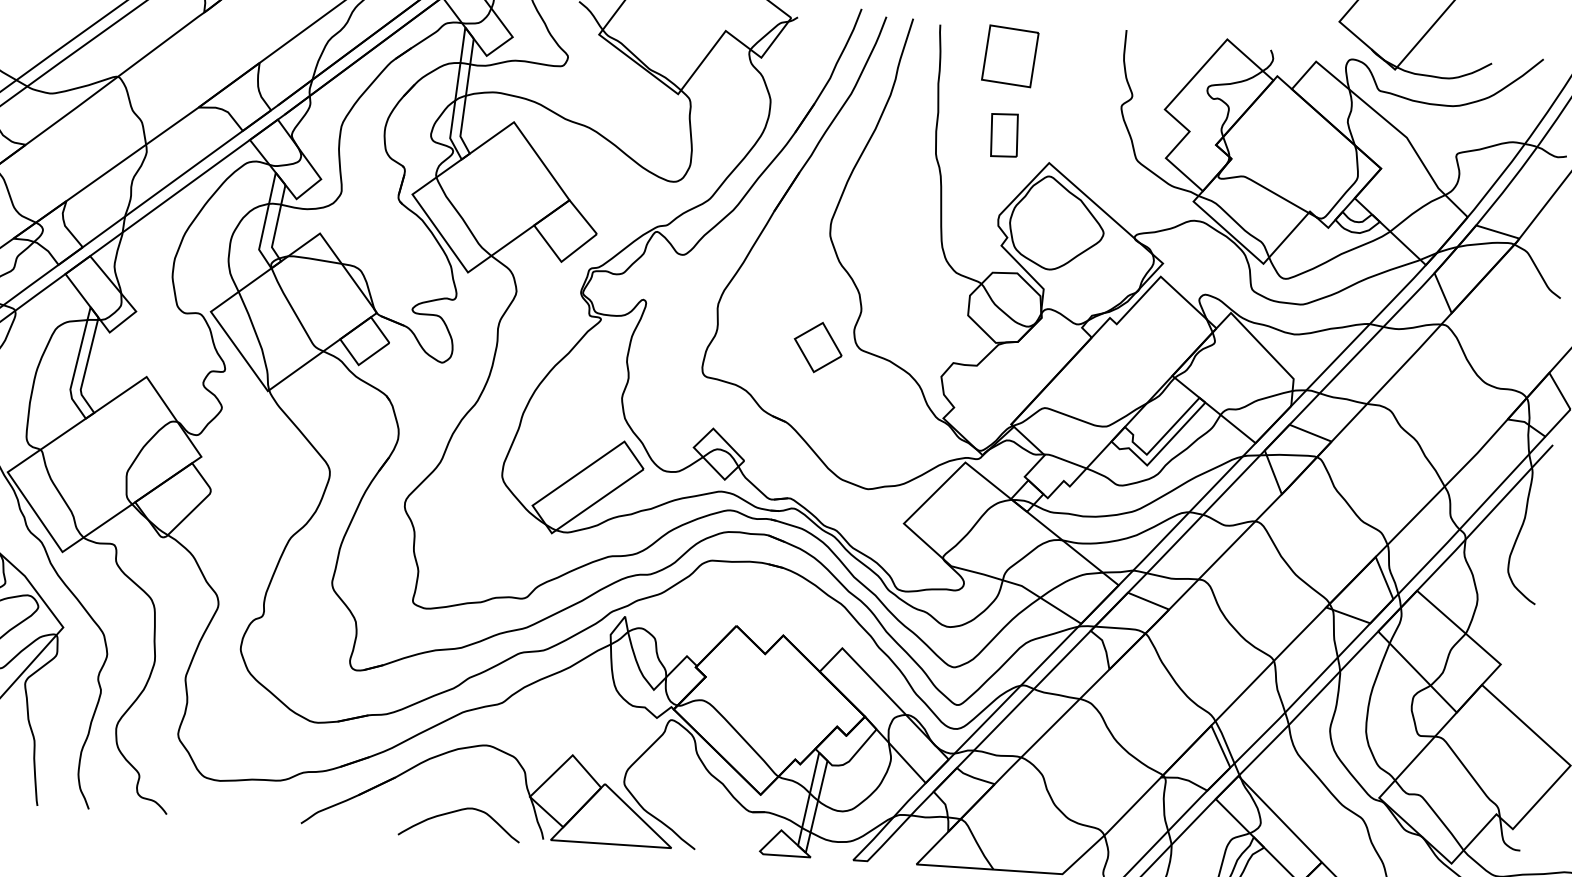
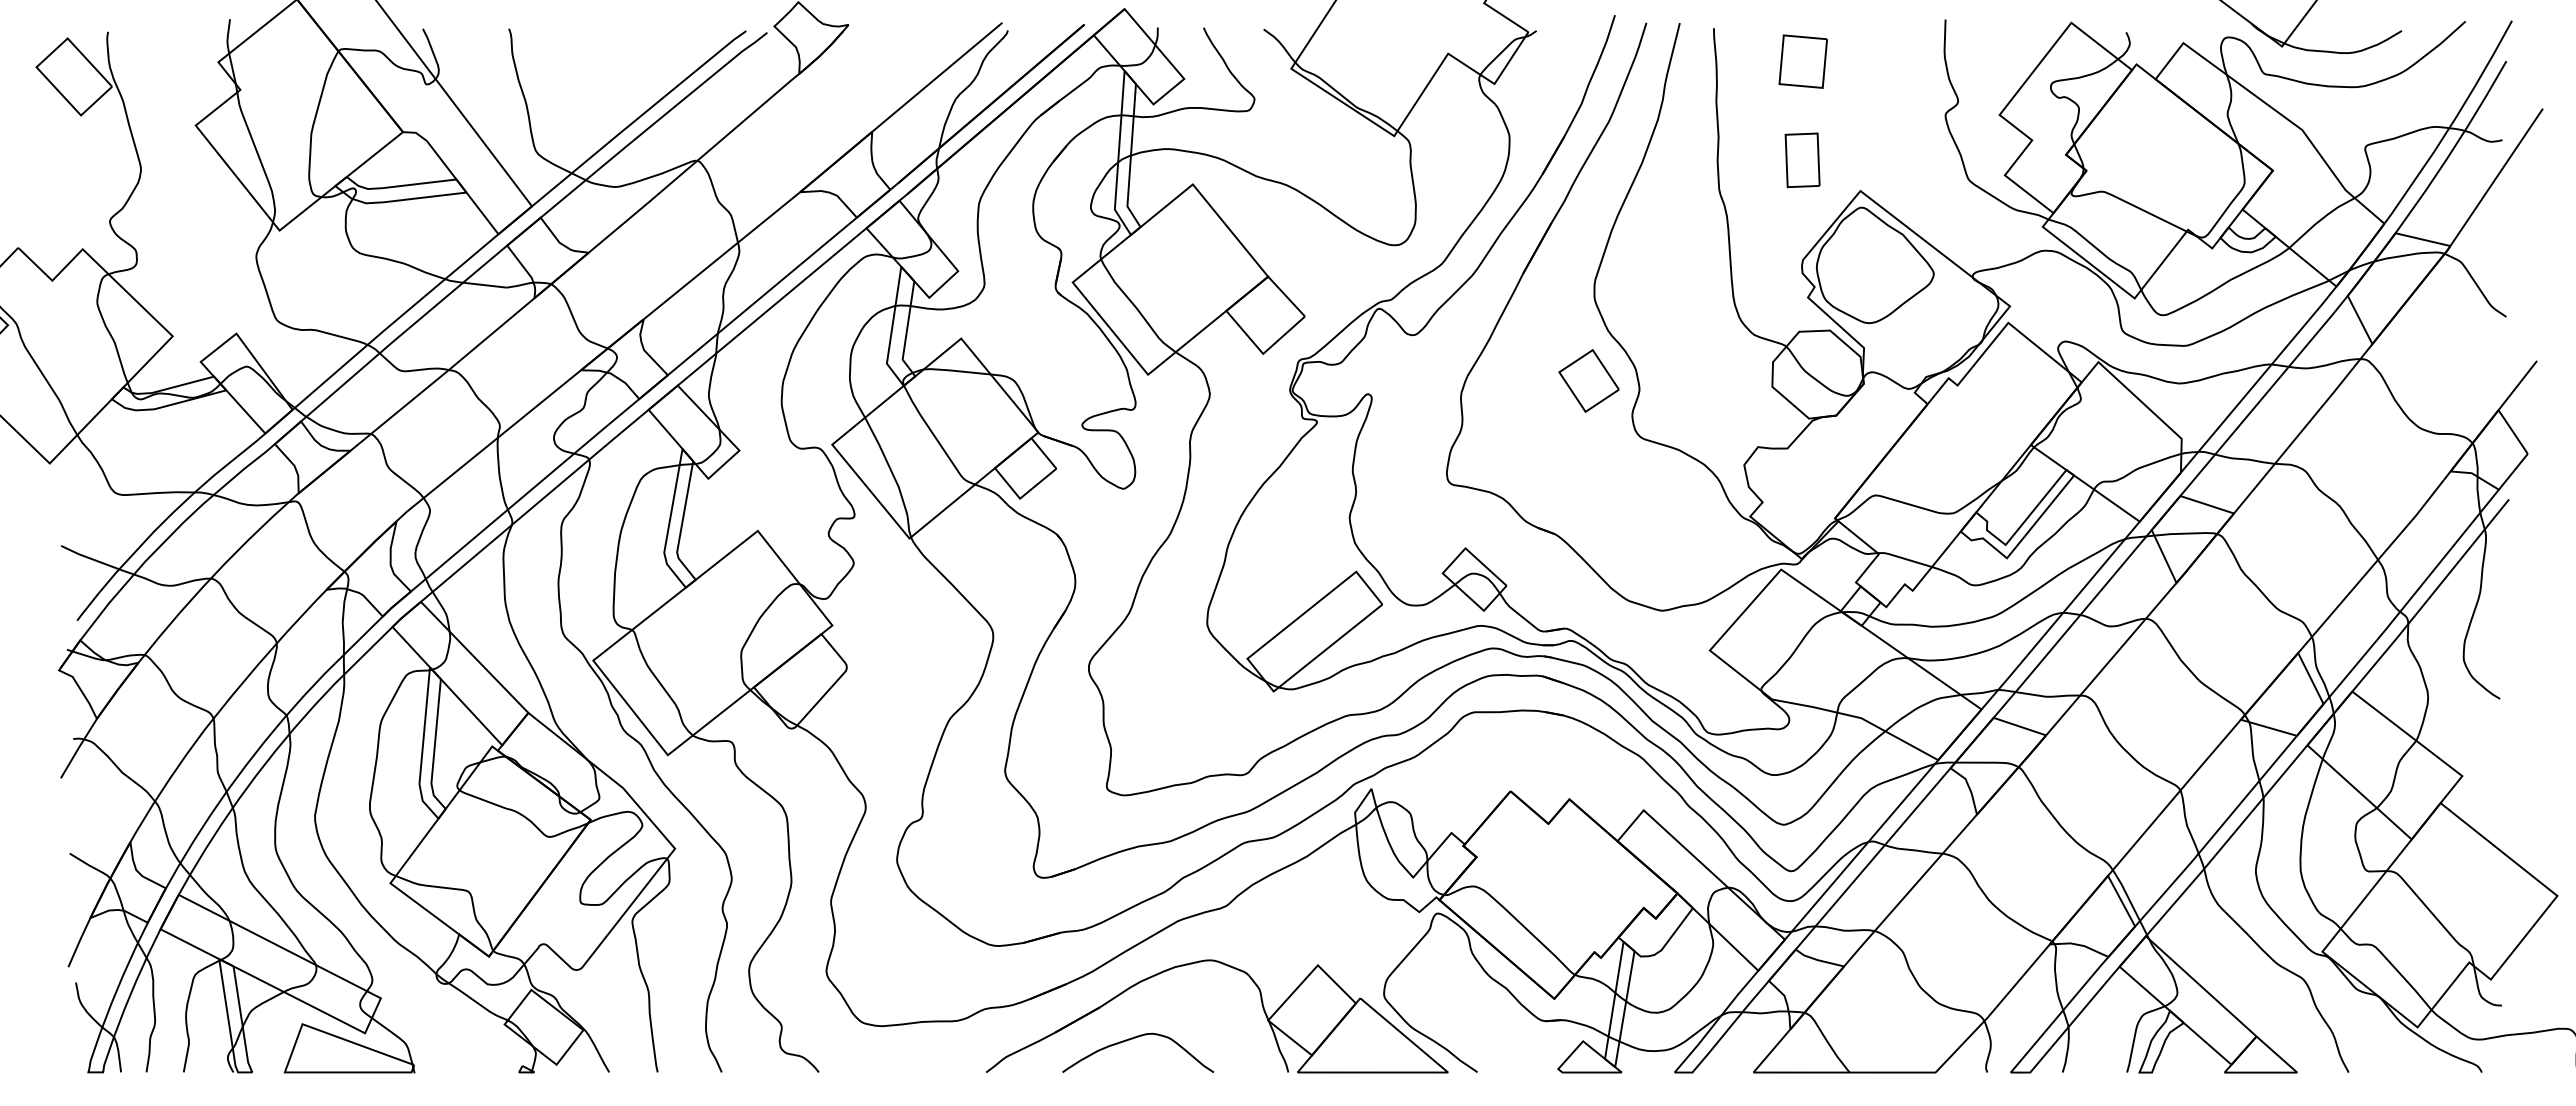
part: (1009, 56) -> (1802, 61), size x0.71
part: (817, 347) -> (1588, 380), moved
curve: (458, 811) -> (1135, 1038), moved

